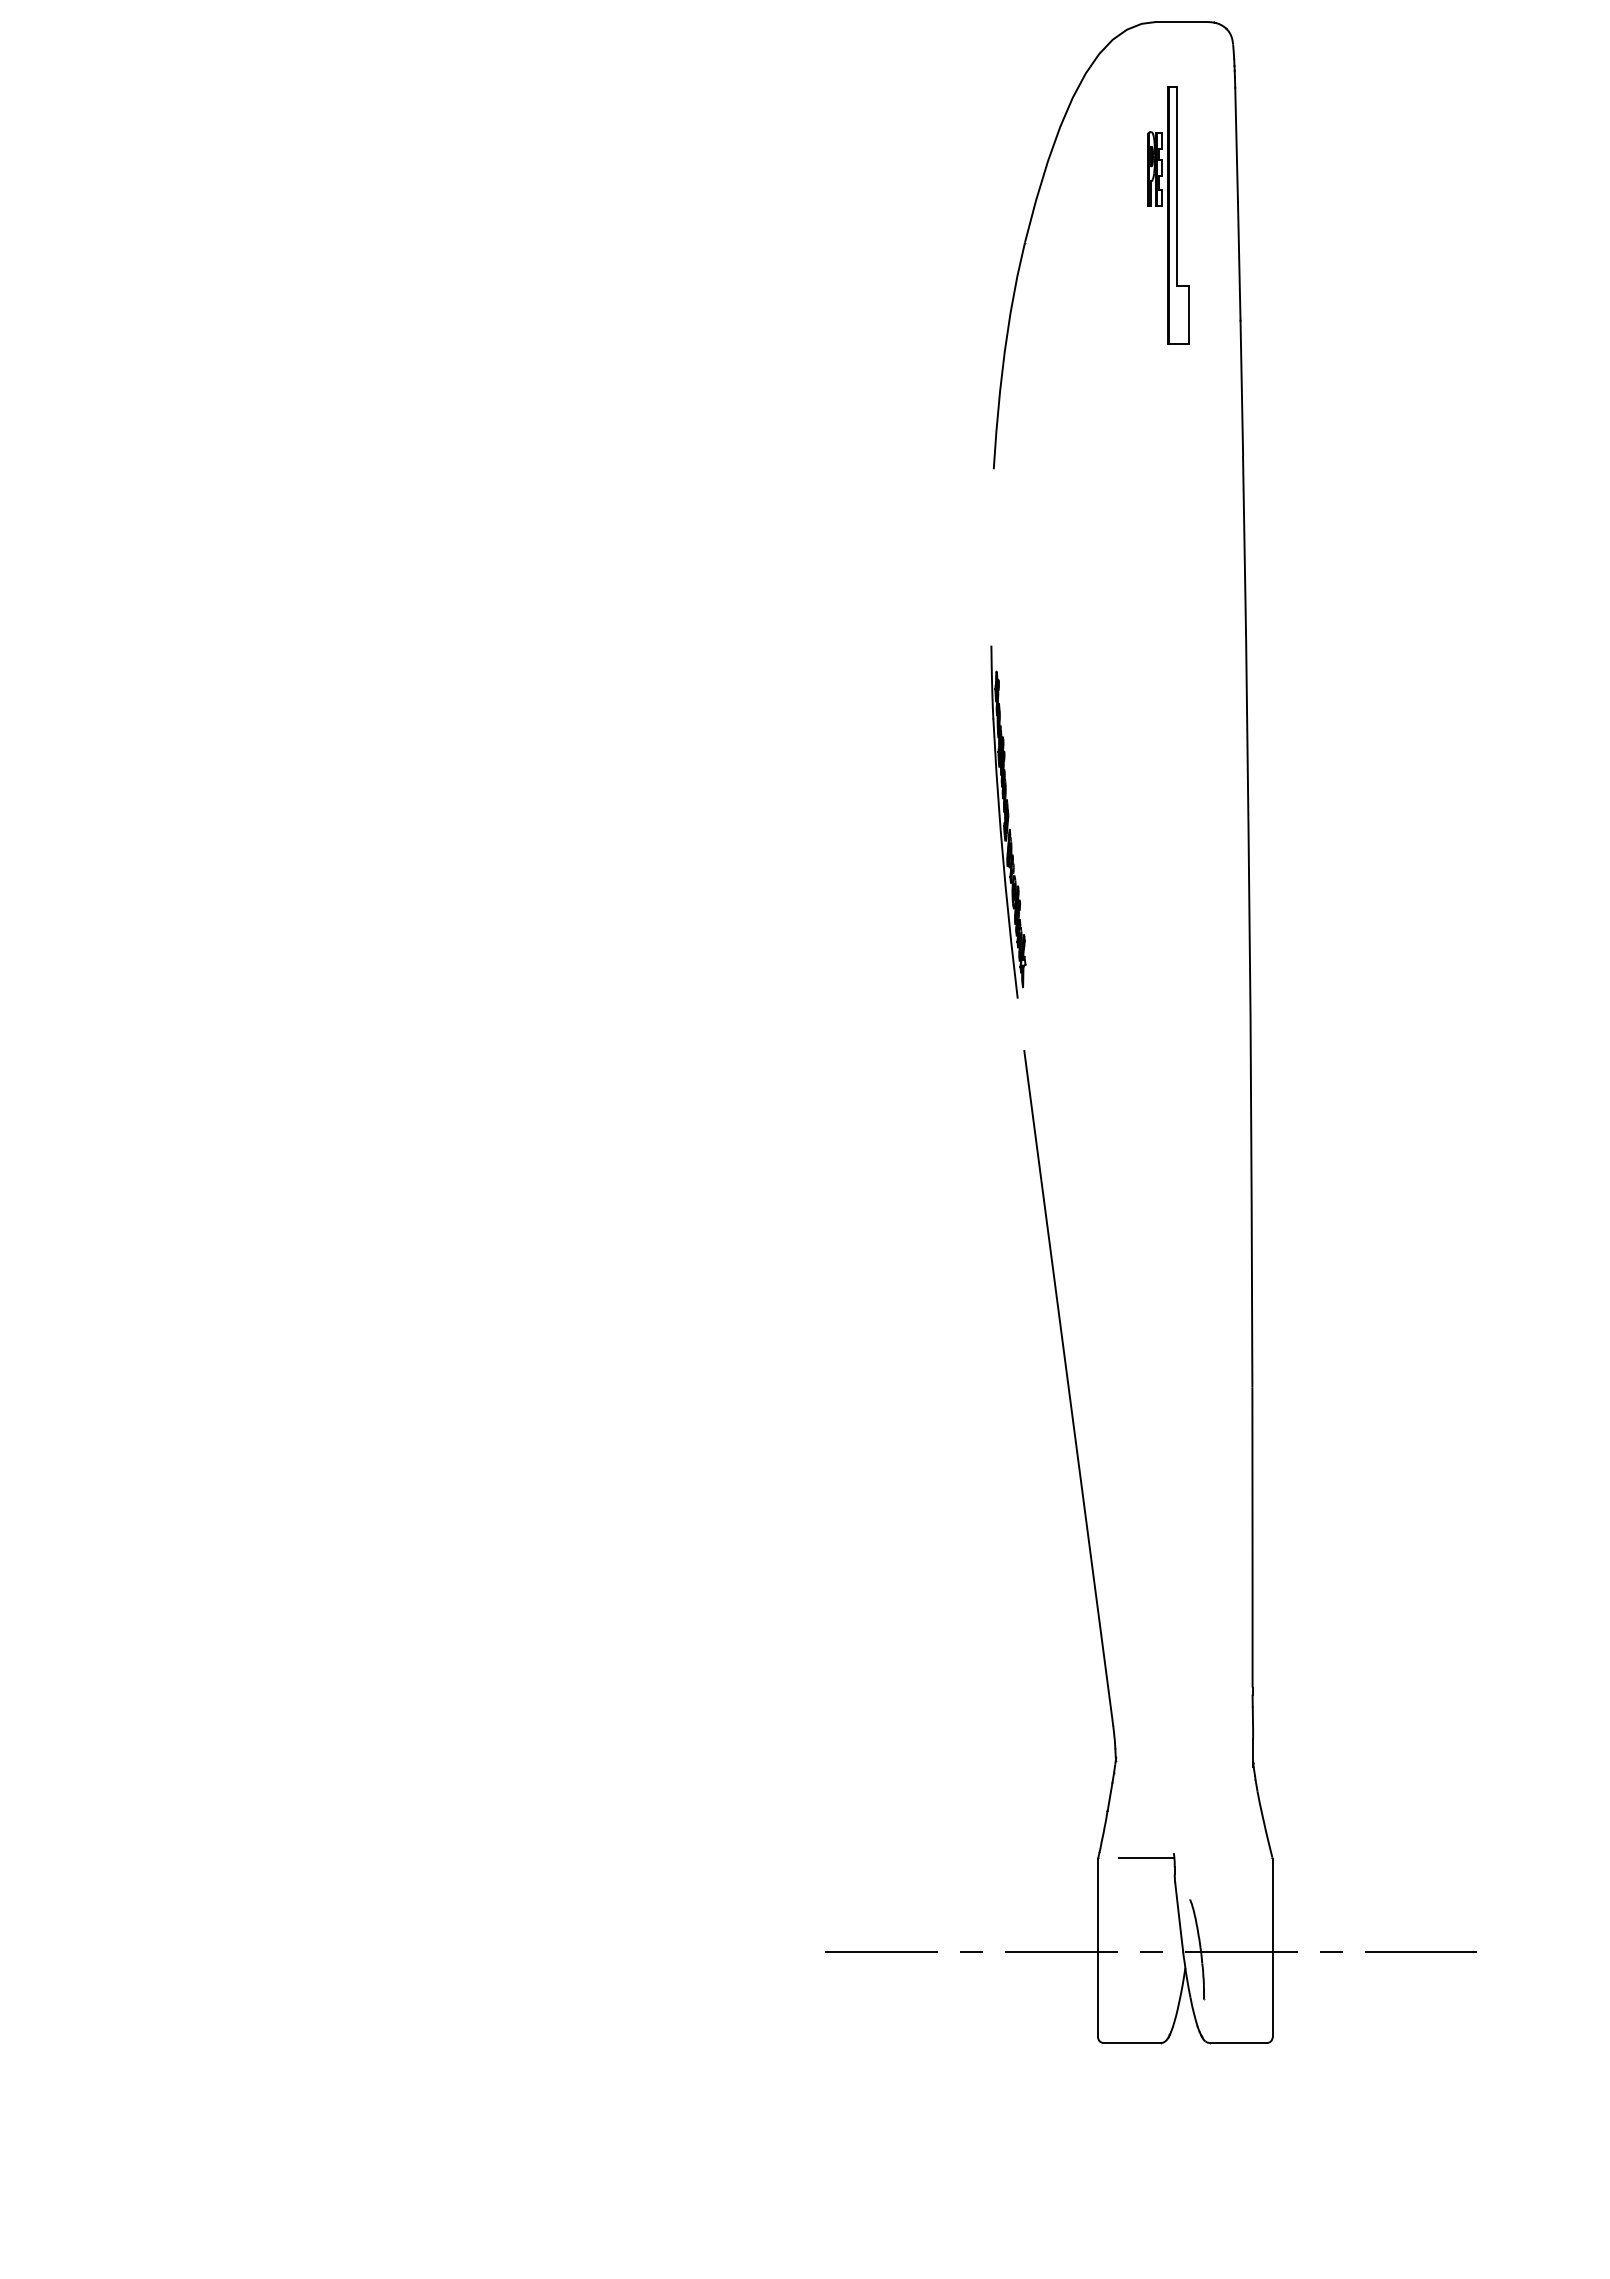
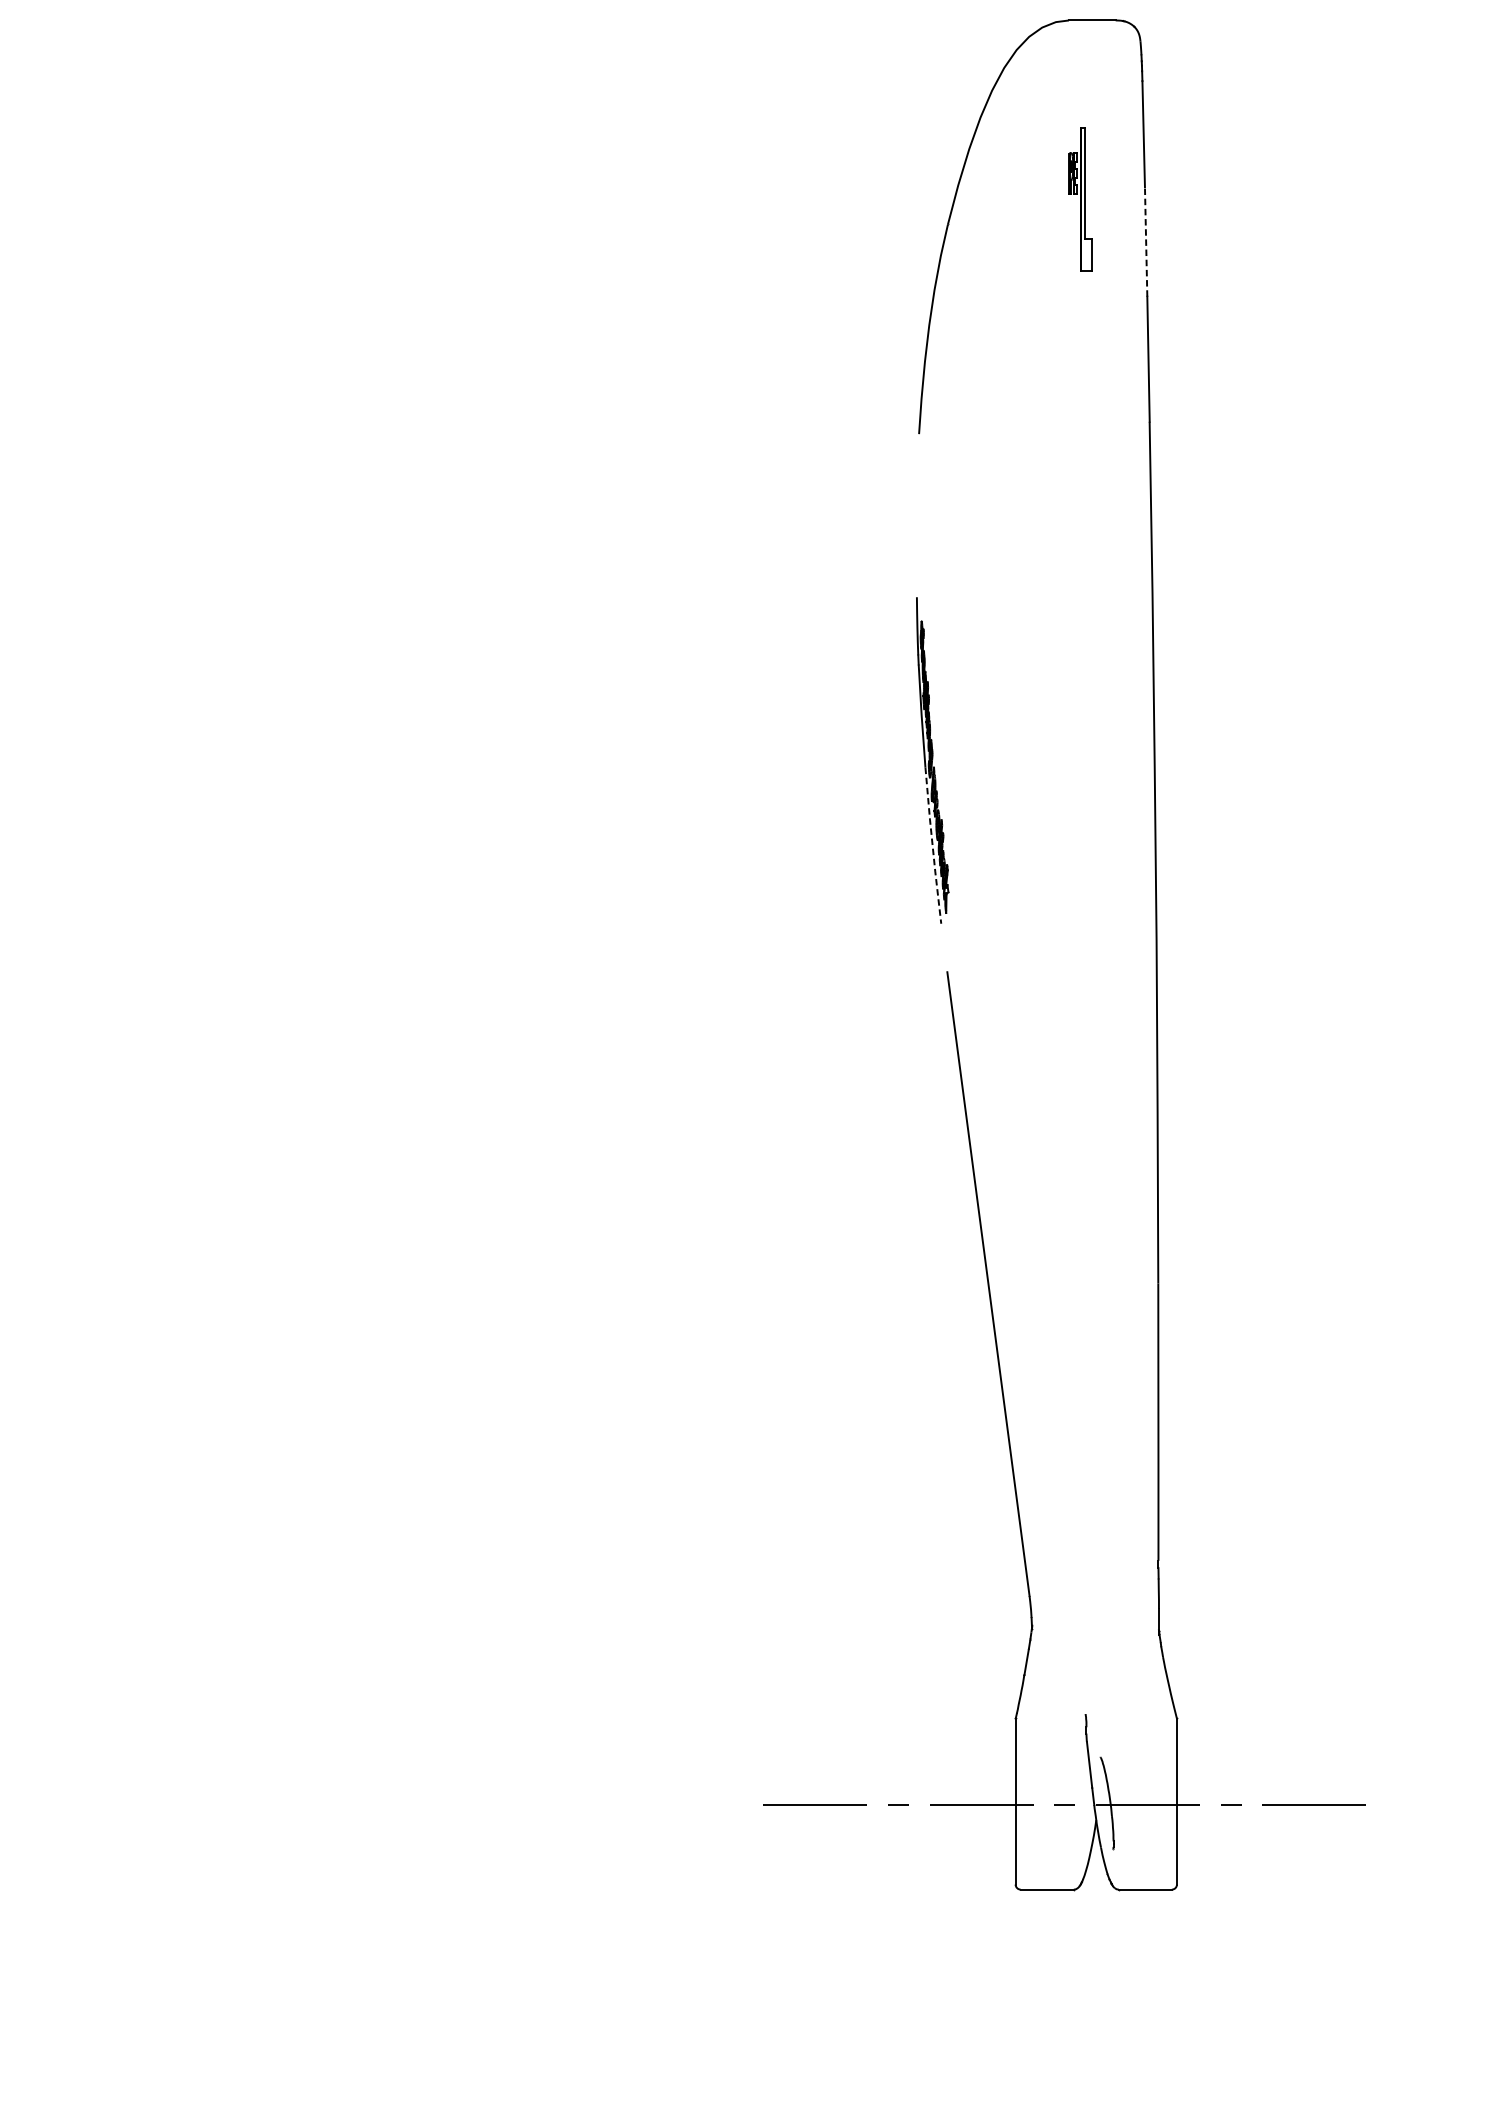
part: (1168, 215) -> (1080, 199), size x0.6
line: (1239, 260) -> (1146, 241), solid -> dashed
line: (1008, 915) -> (932, 846), solid -> dashed
line: (1146, 1858) -> (1060, 1719), removed

